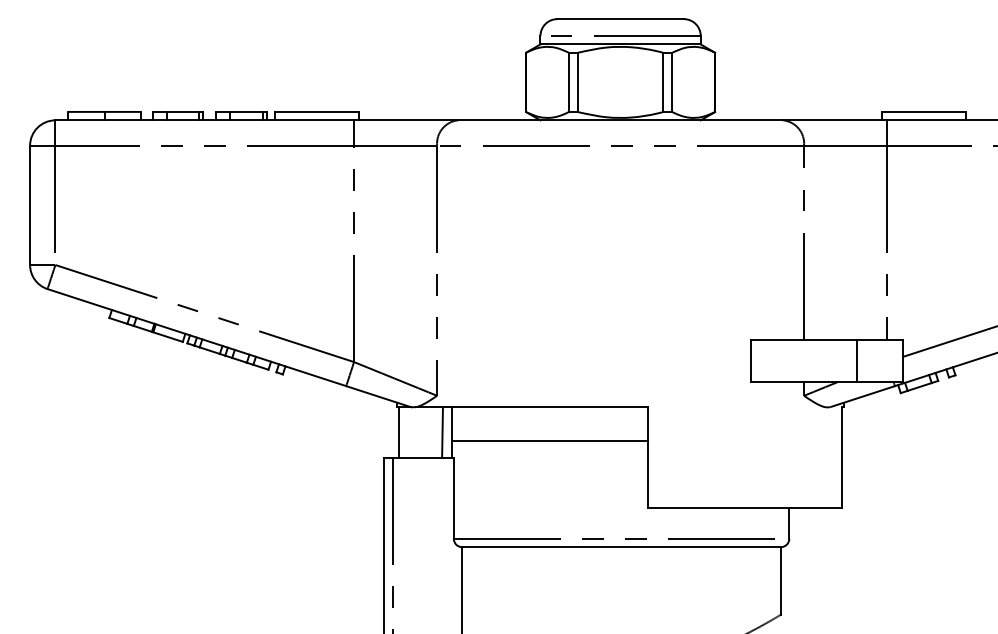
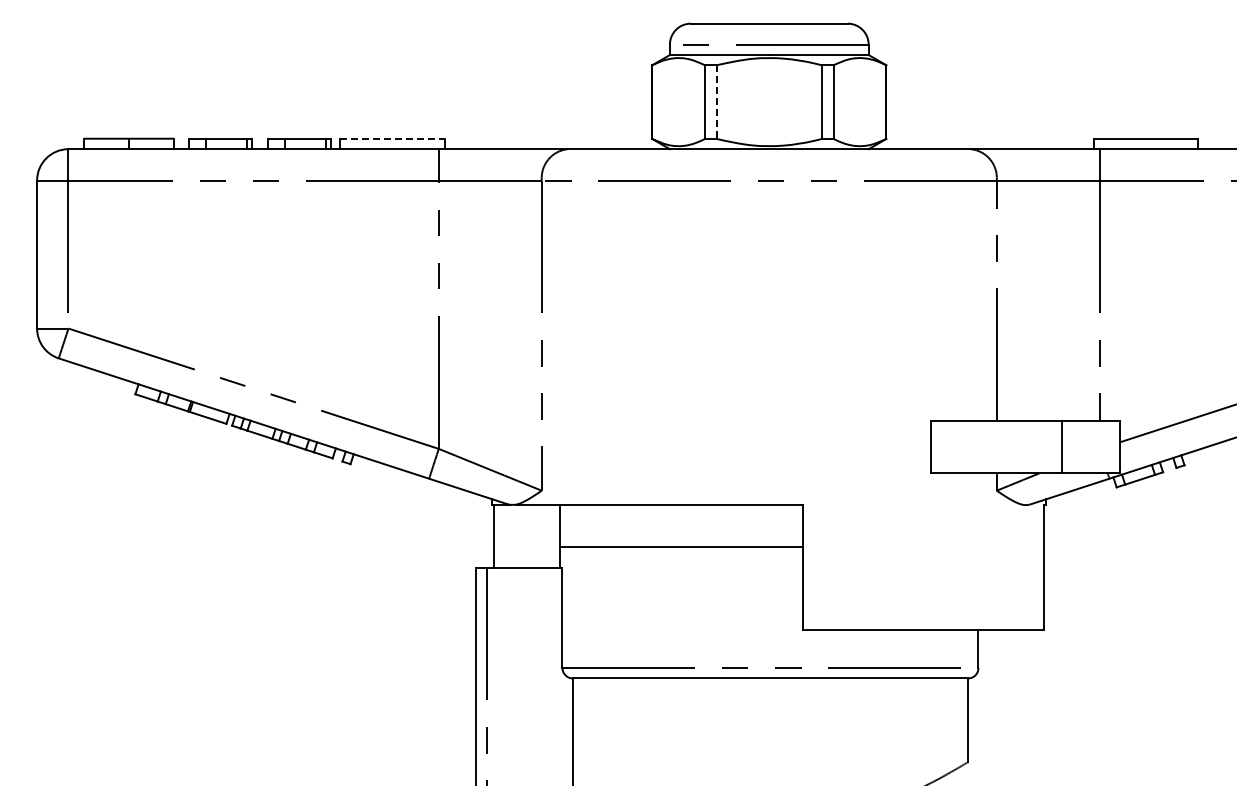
line: (578, 82) -> (716, 102), solid -> dashed
line: (317, 111) -> (393, 138), solid -> dashed
line: (442, 431) -> (548, 535), removed

